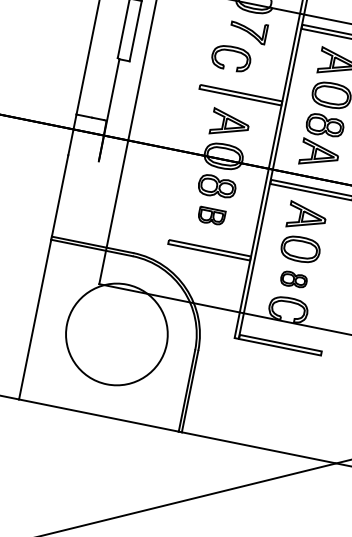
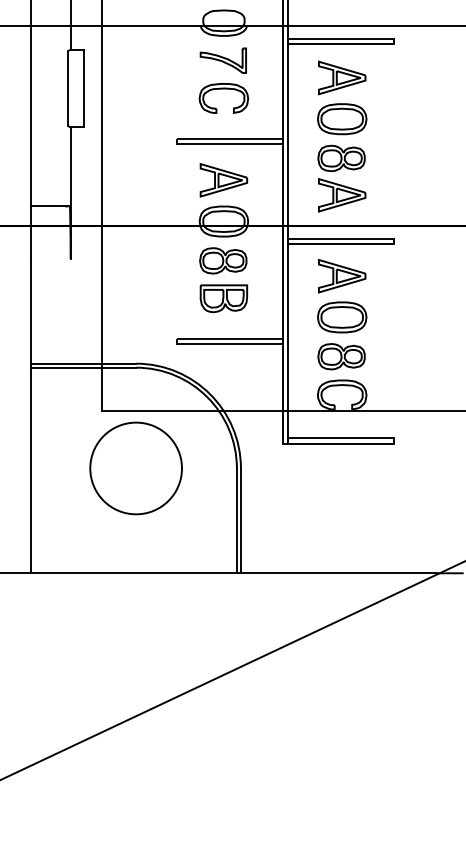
part: (232, 51) -> (223, 89), moved
part: (211, 216) -> (223, 298), size x1.43
part: (293, 279) -> (341, 356), size x1.43
circle: (117, 334) -> (136, 468), size x0.71

